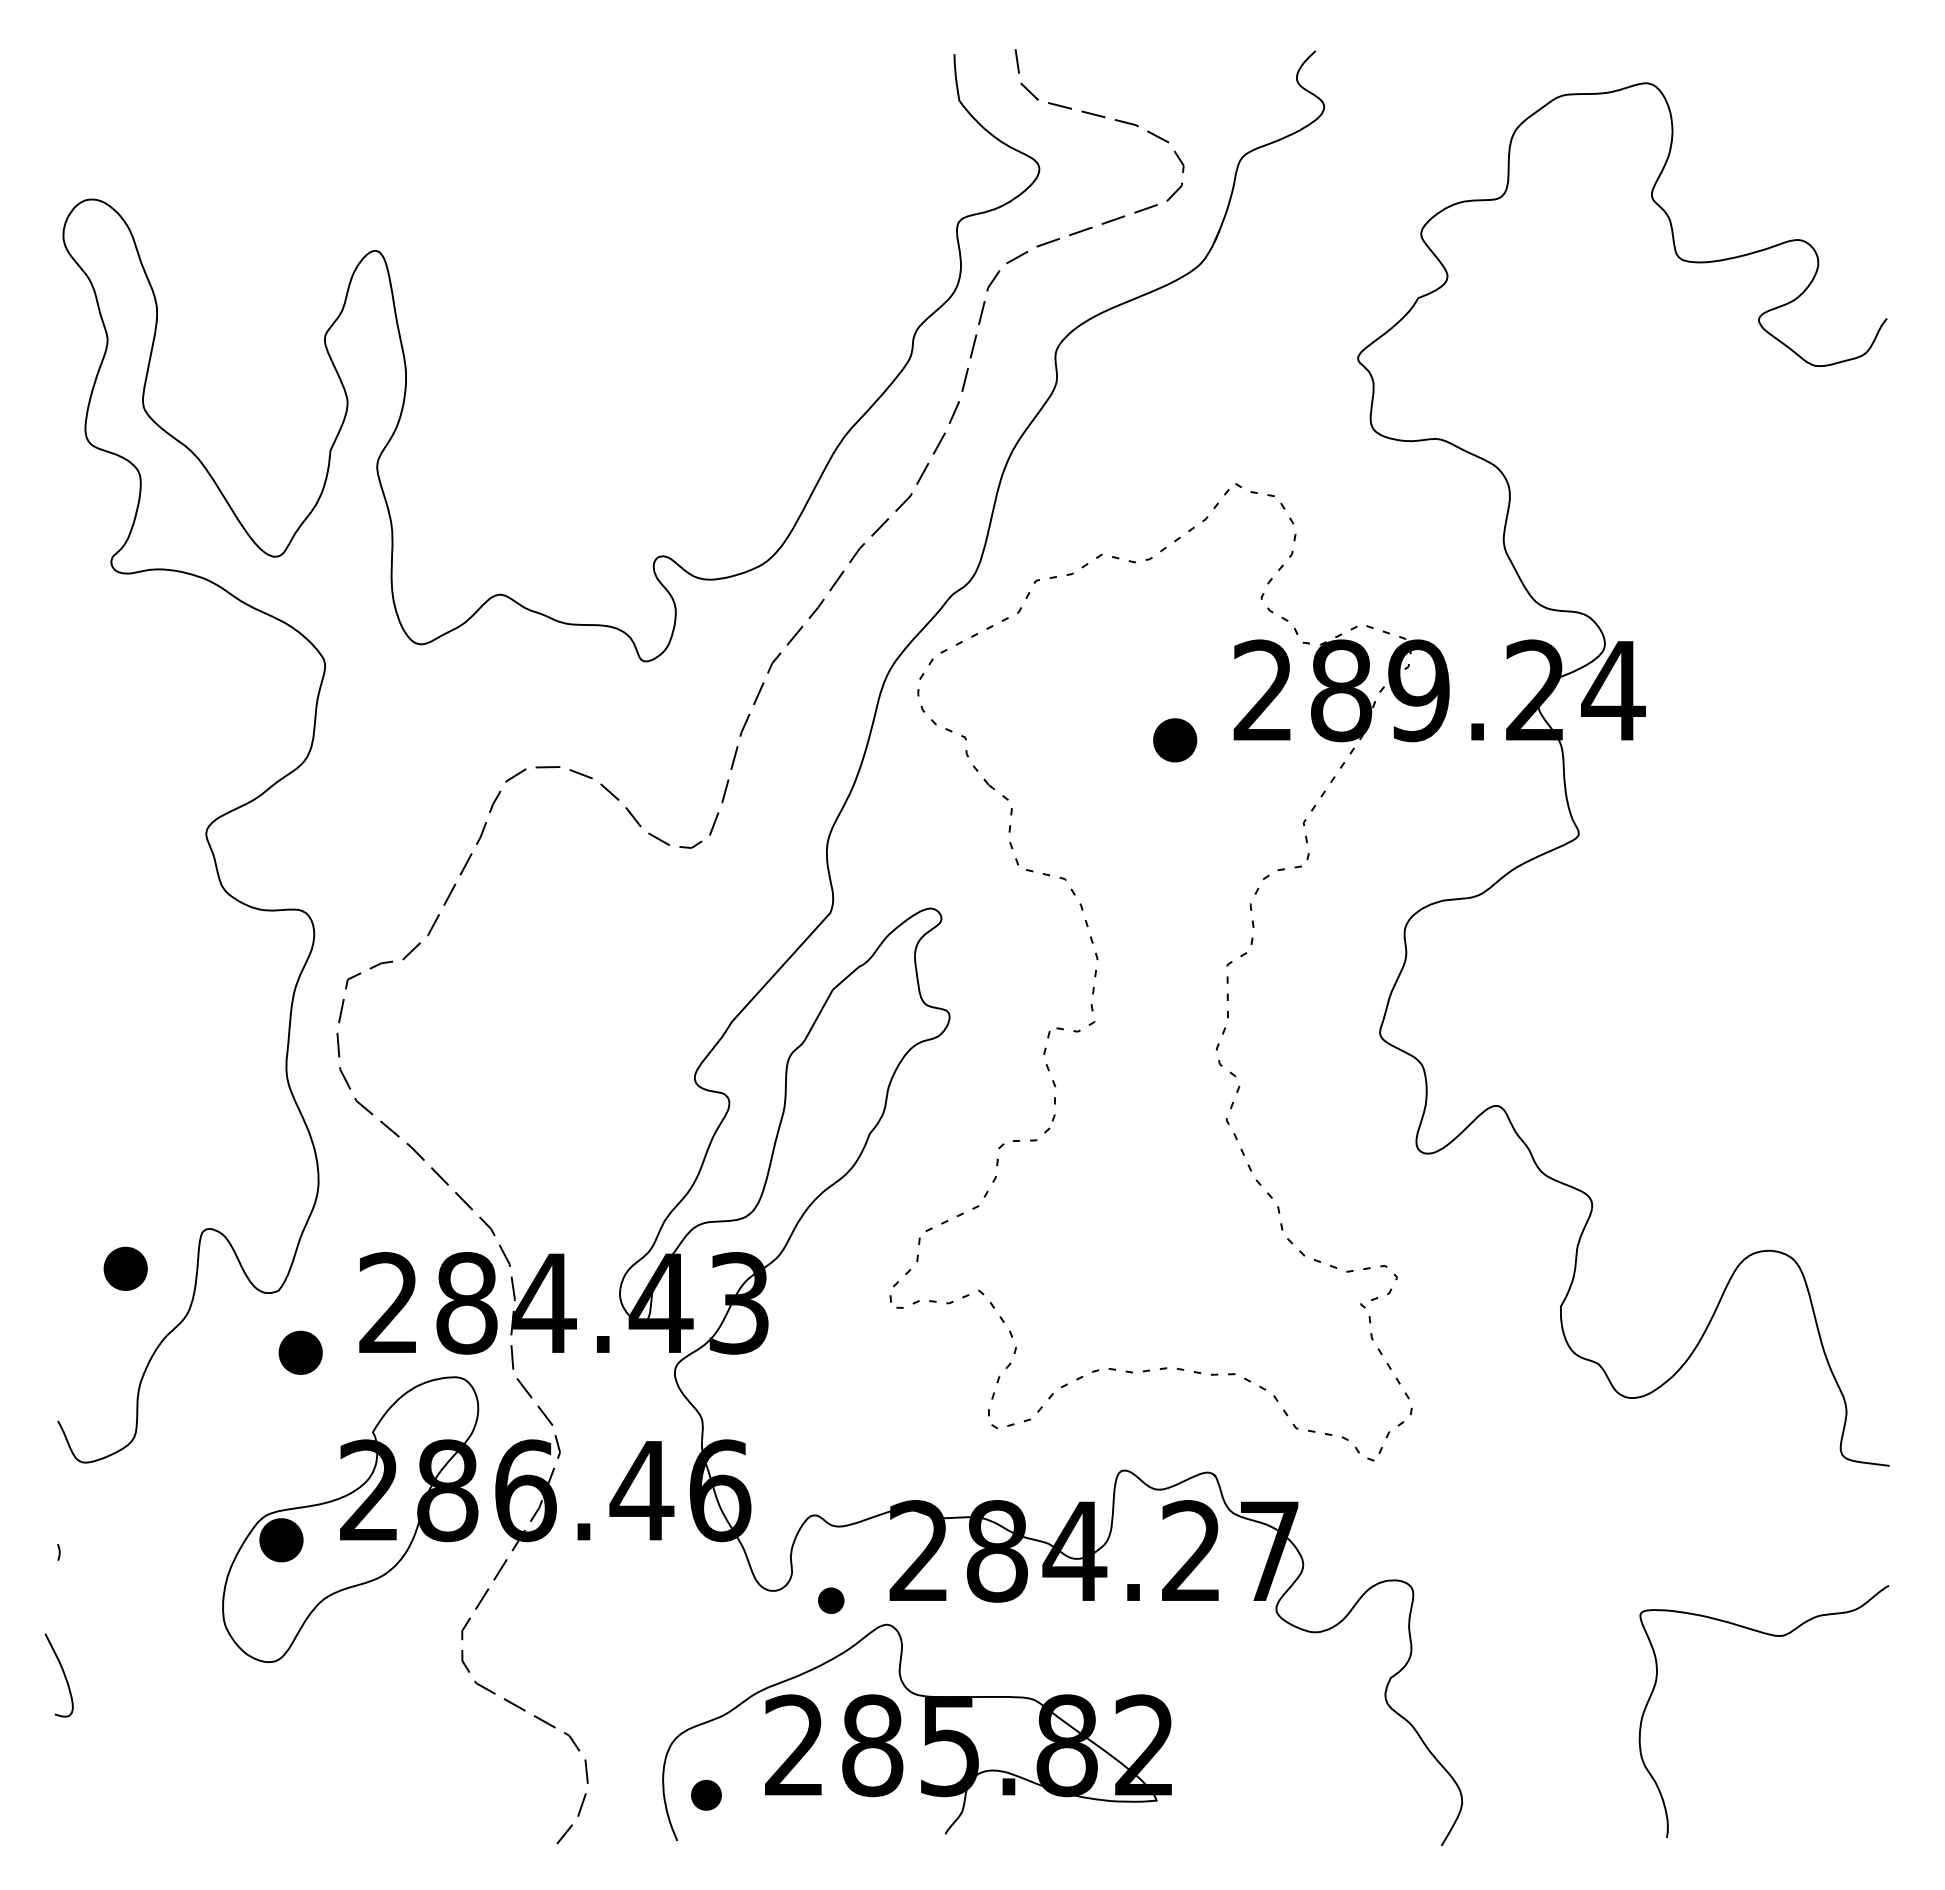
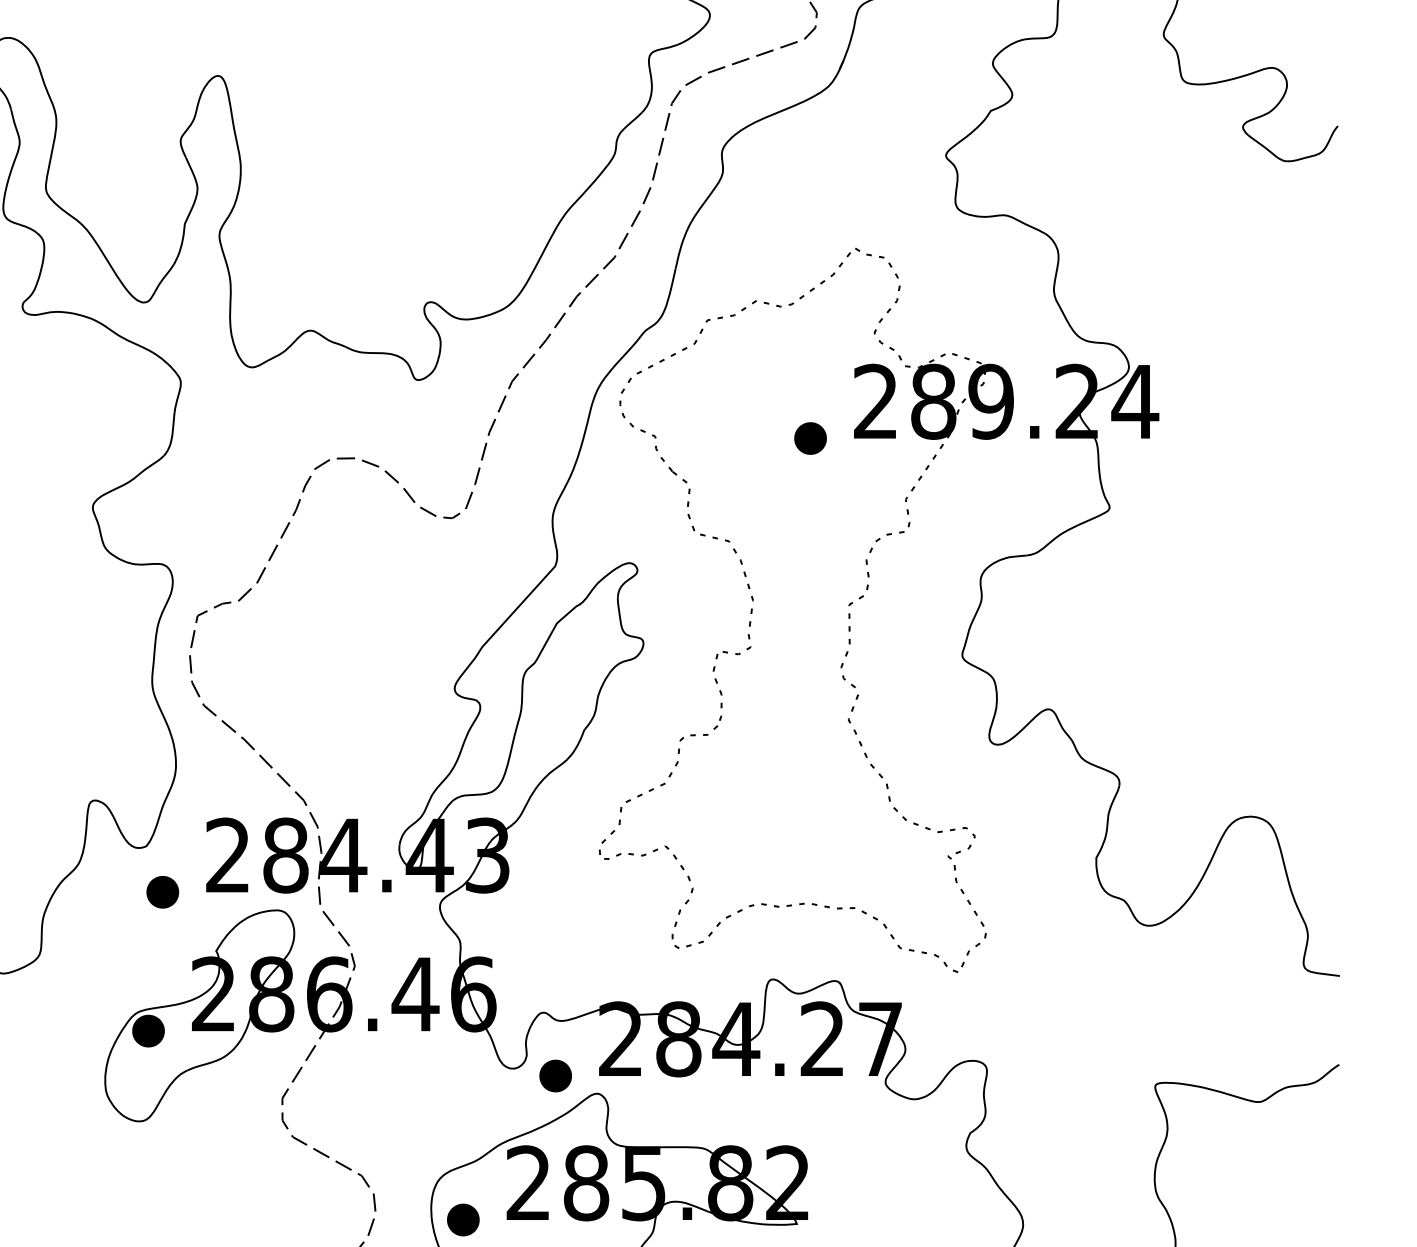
part: (125, 1268) -> (32, 829), removed
part: (831, 1600) -> (555, 1075), size x1.67
part: (706, 1795) -> (463, 1220), size x1.43

